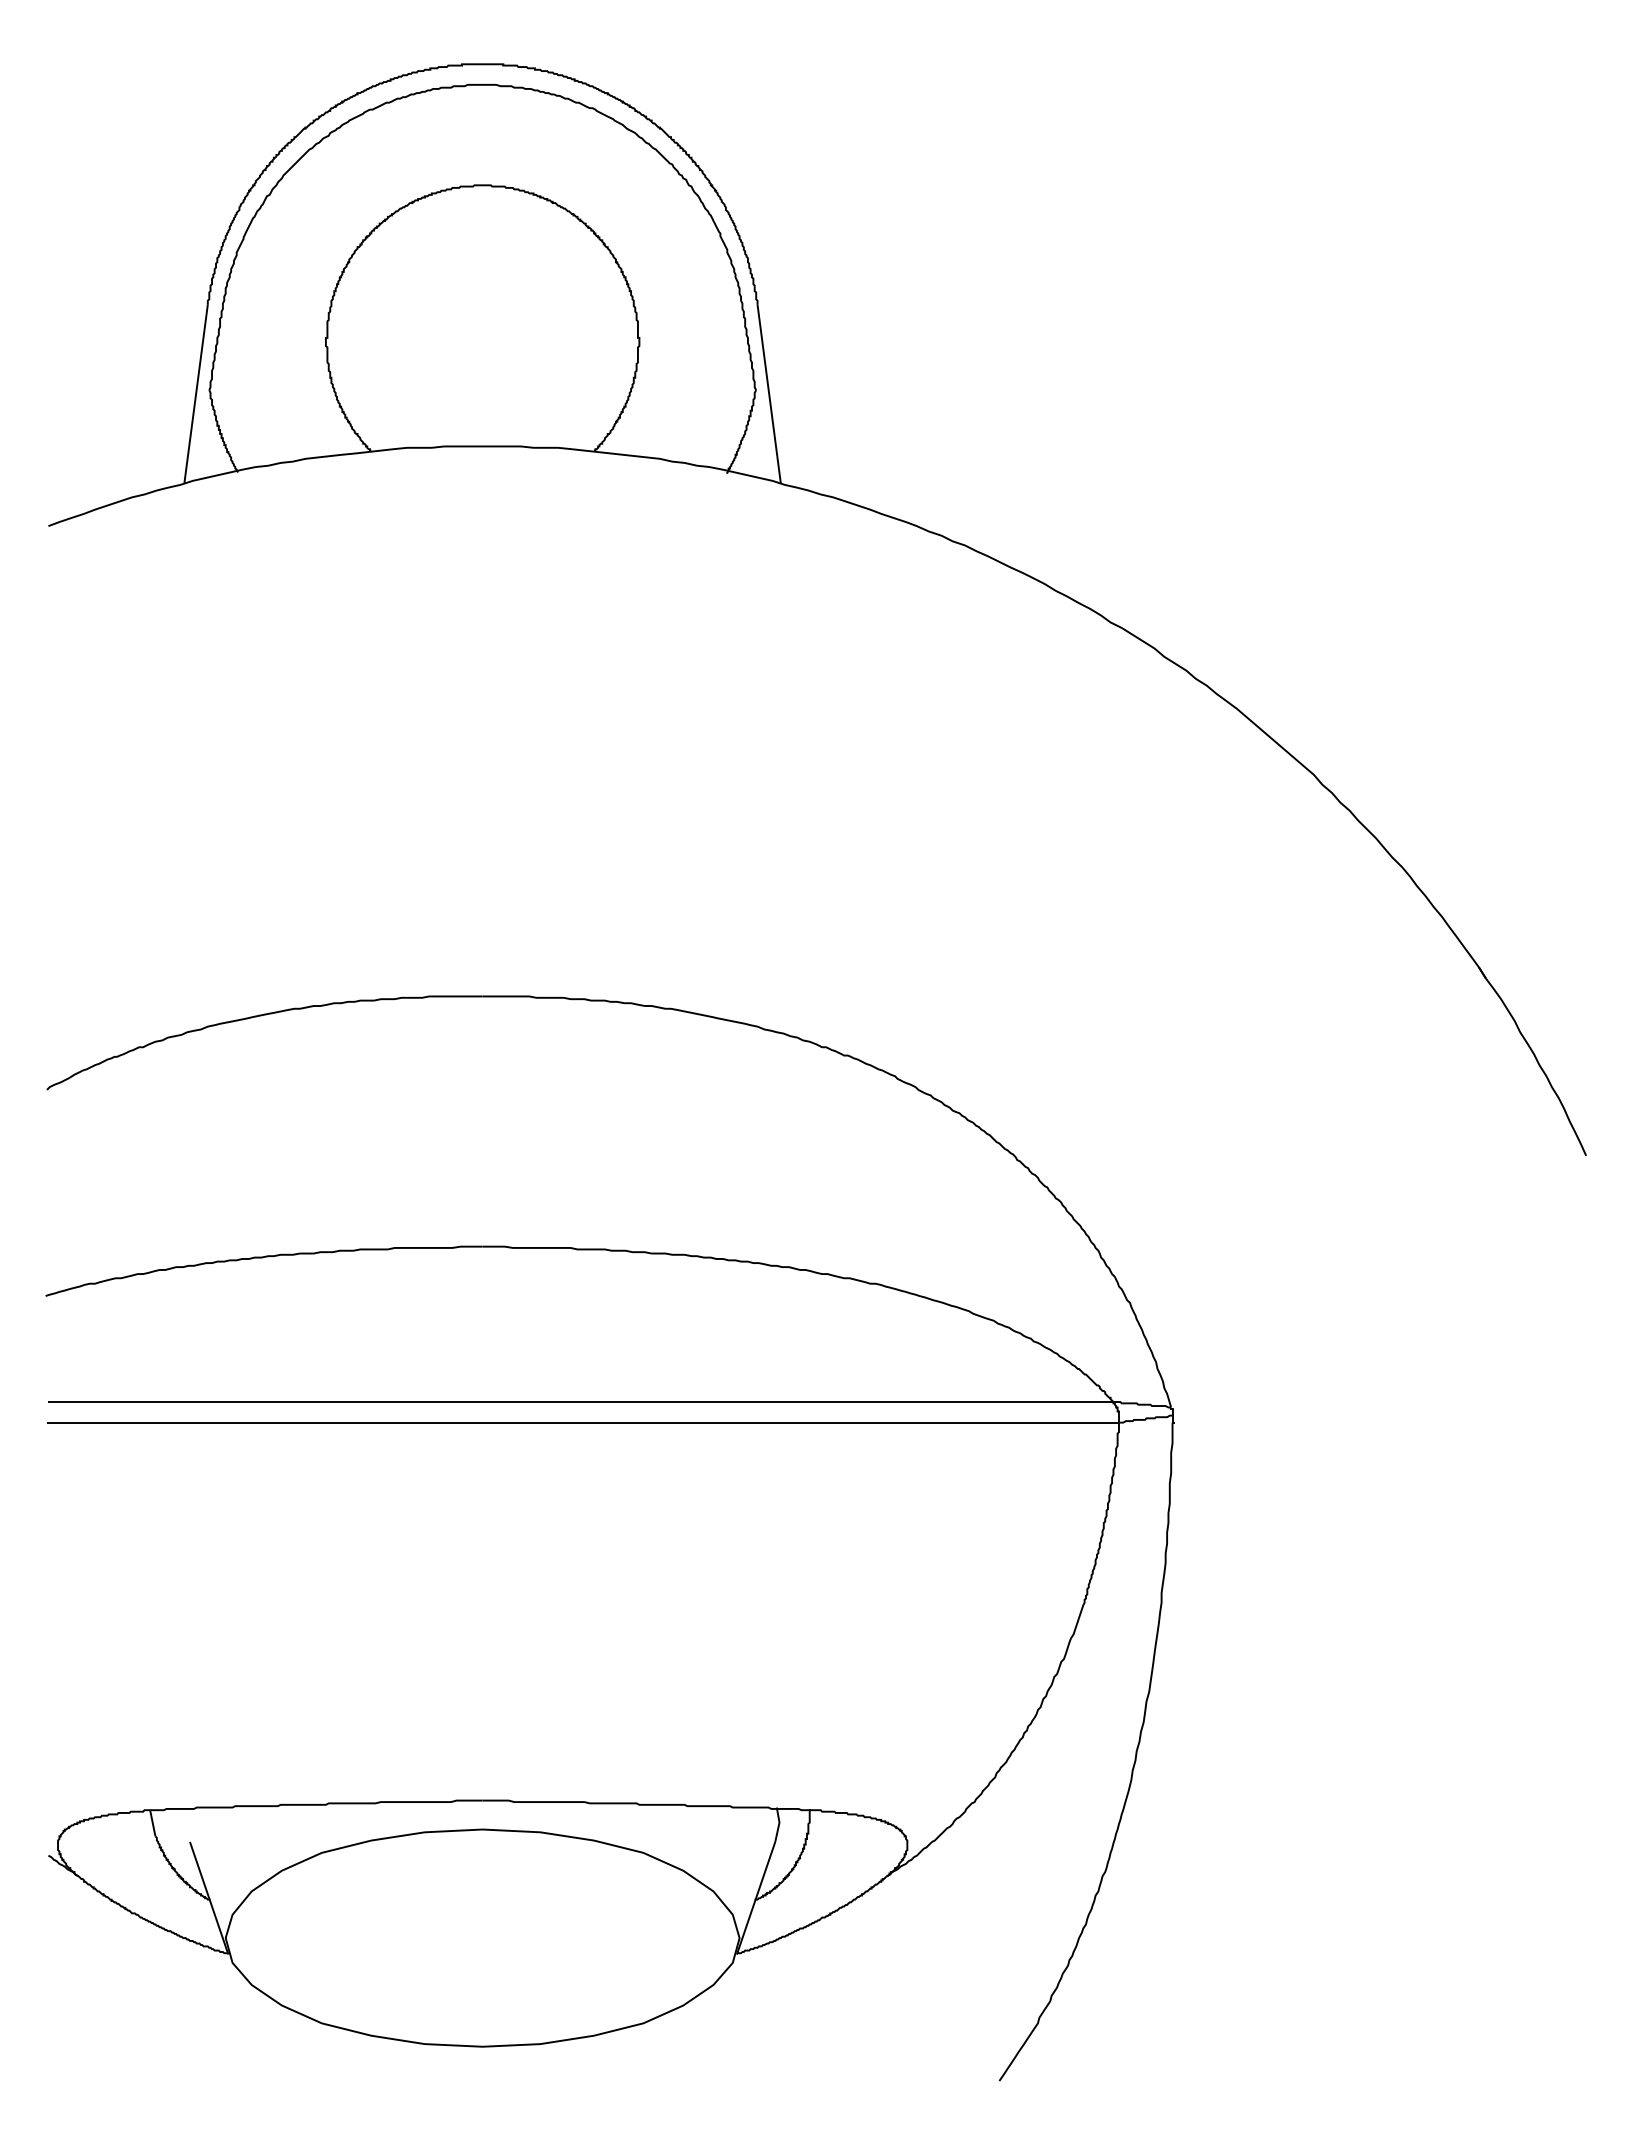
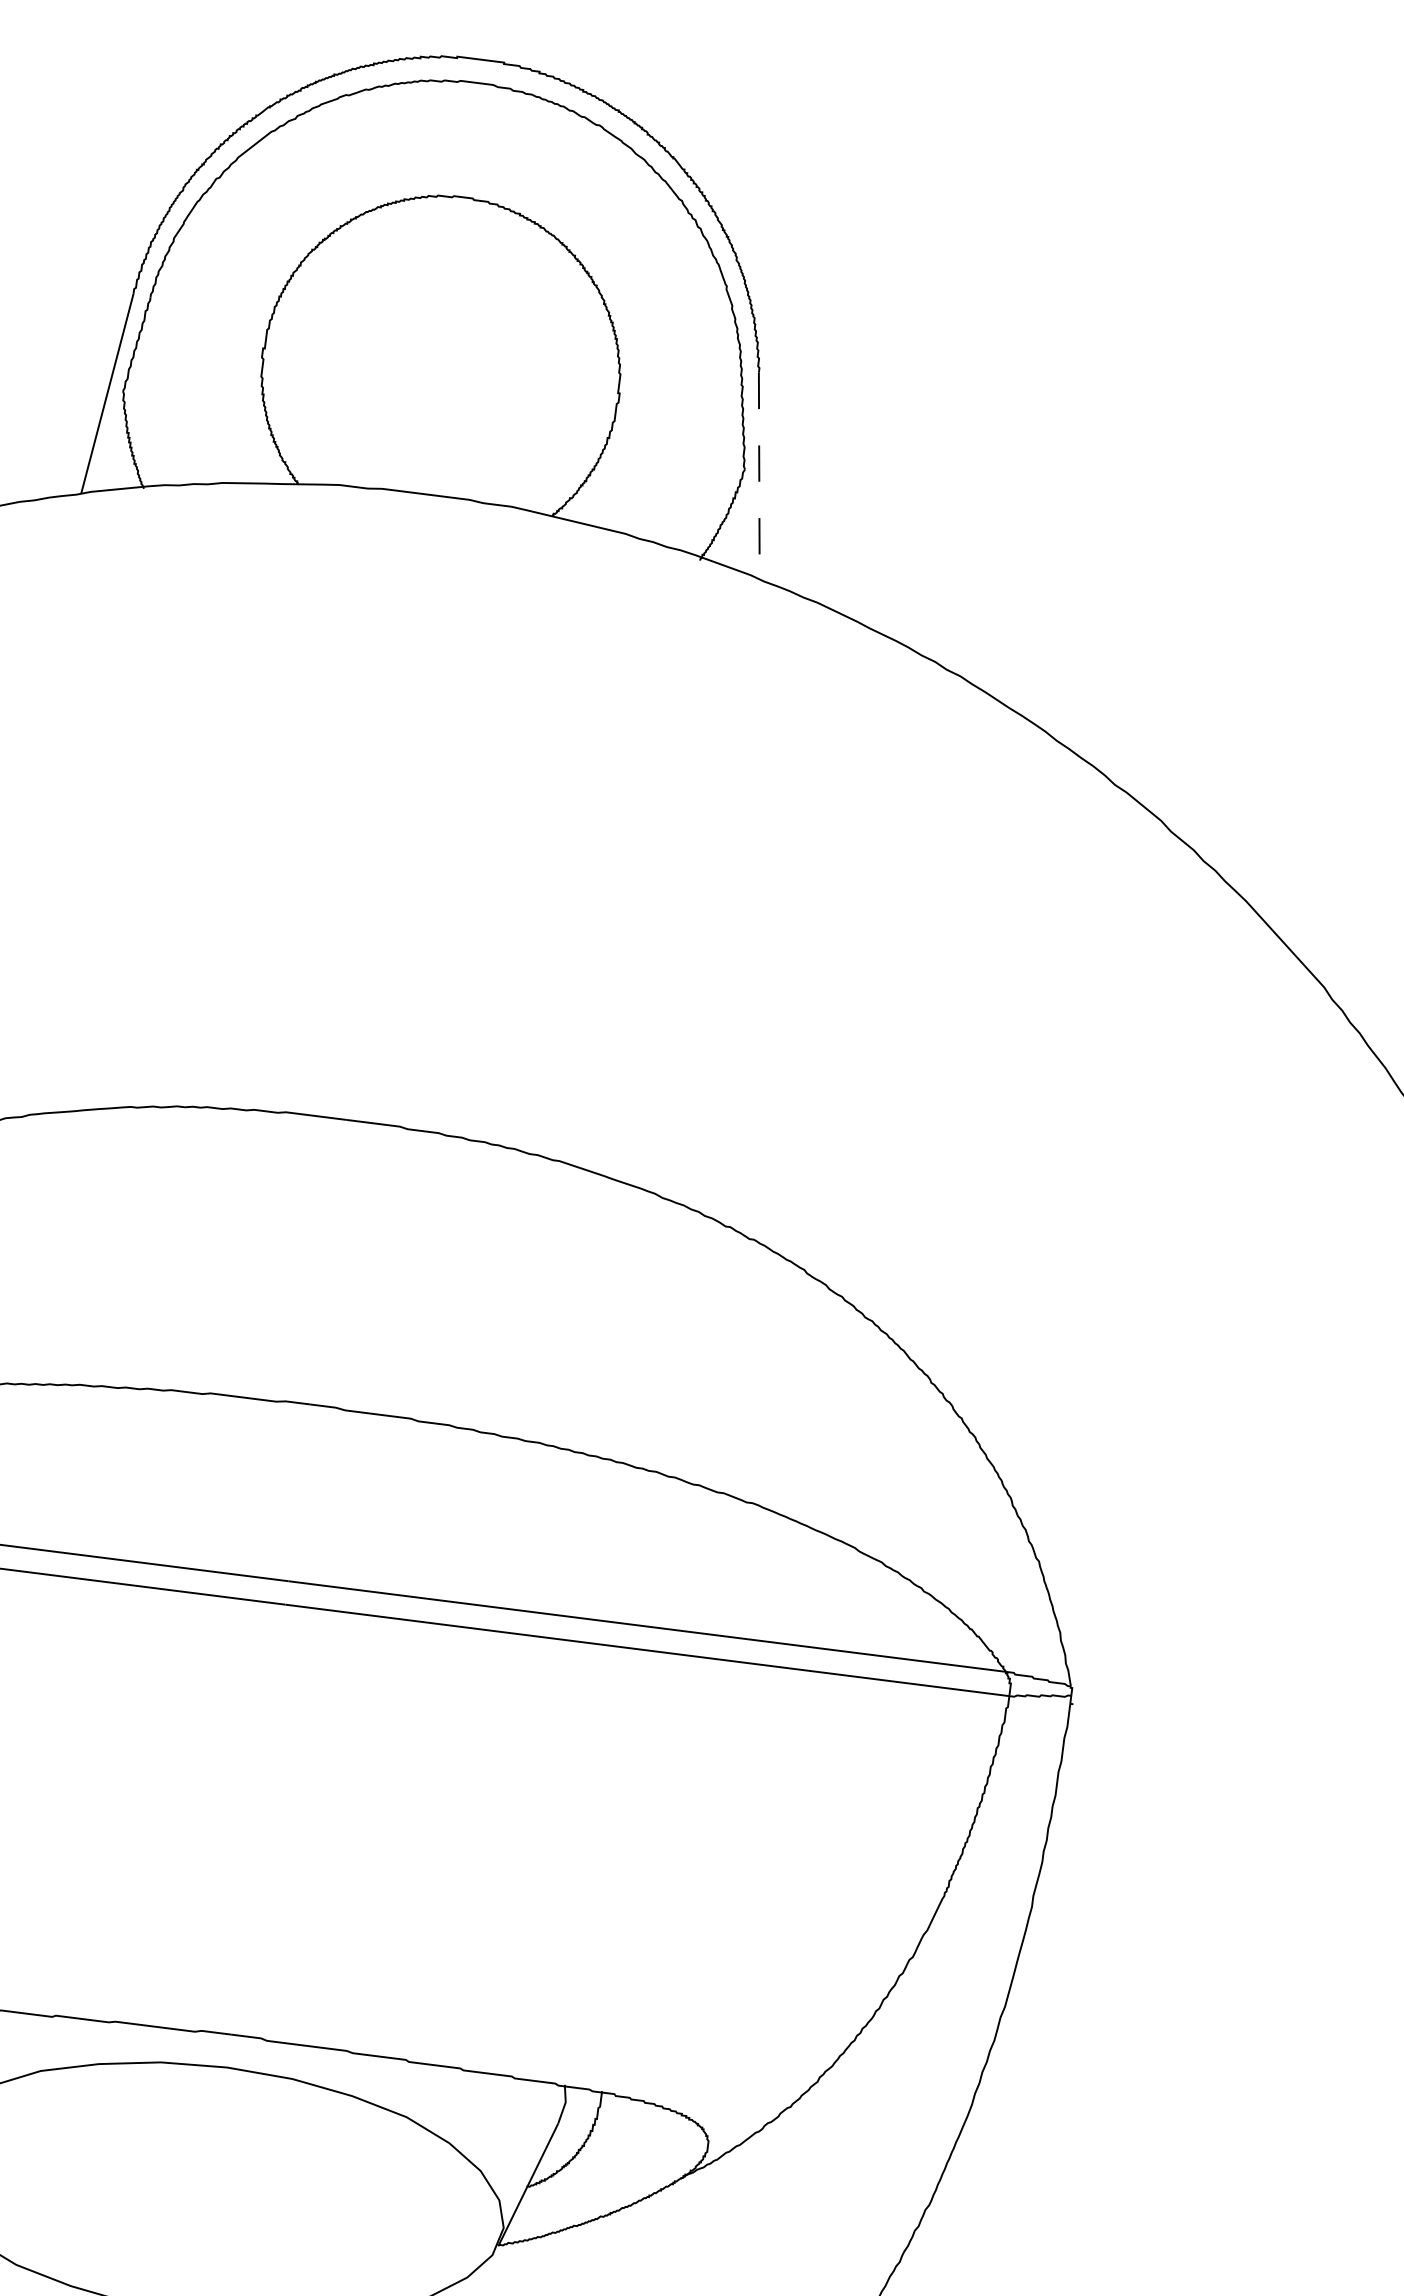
line: (769, 394) -> (759, 476), solid -> dashed

